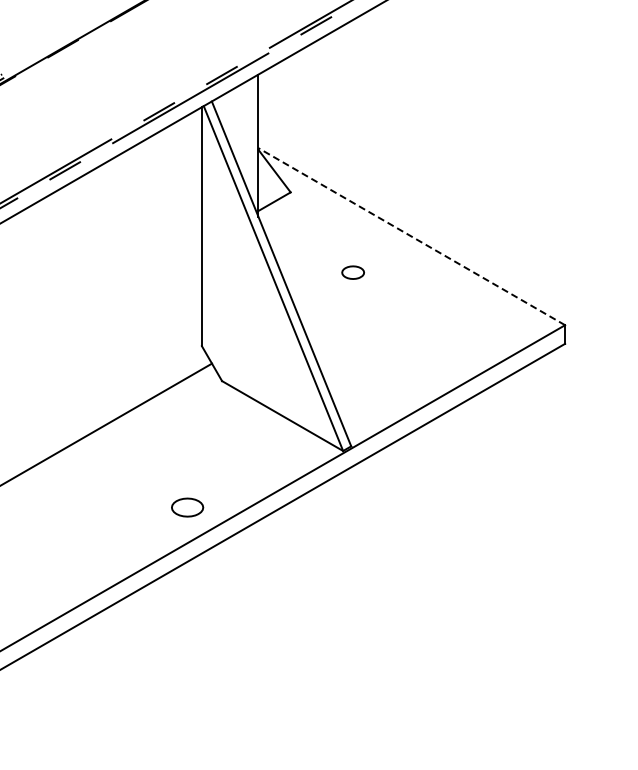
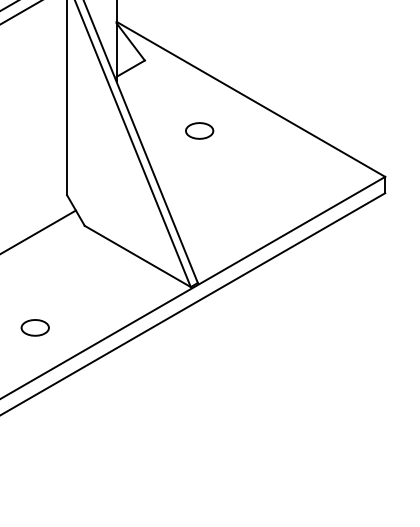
line: (411, 236) -> (250, 99), dashed -> solid
part: (352, 272) -> (198, 130), size x1.43
part: (187, 507) -> (35, 327), moved

